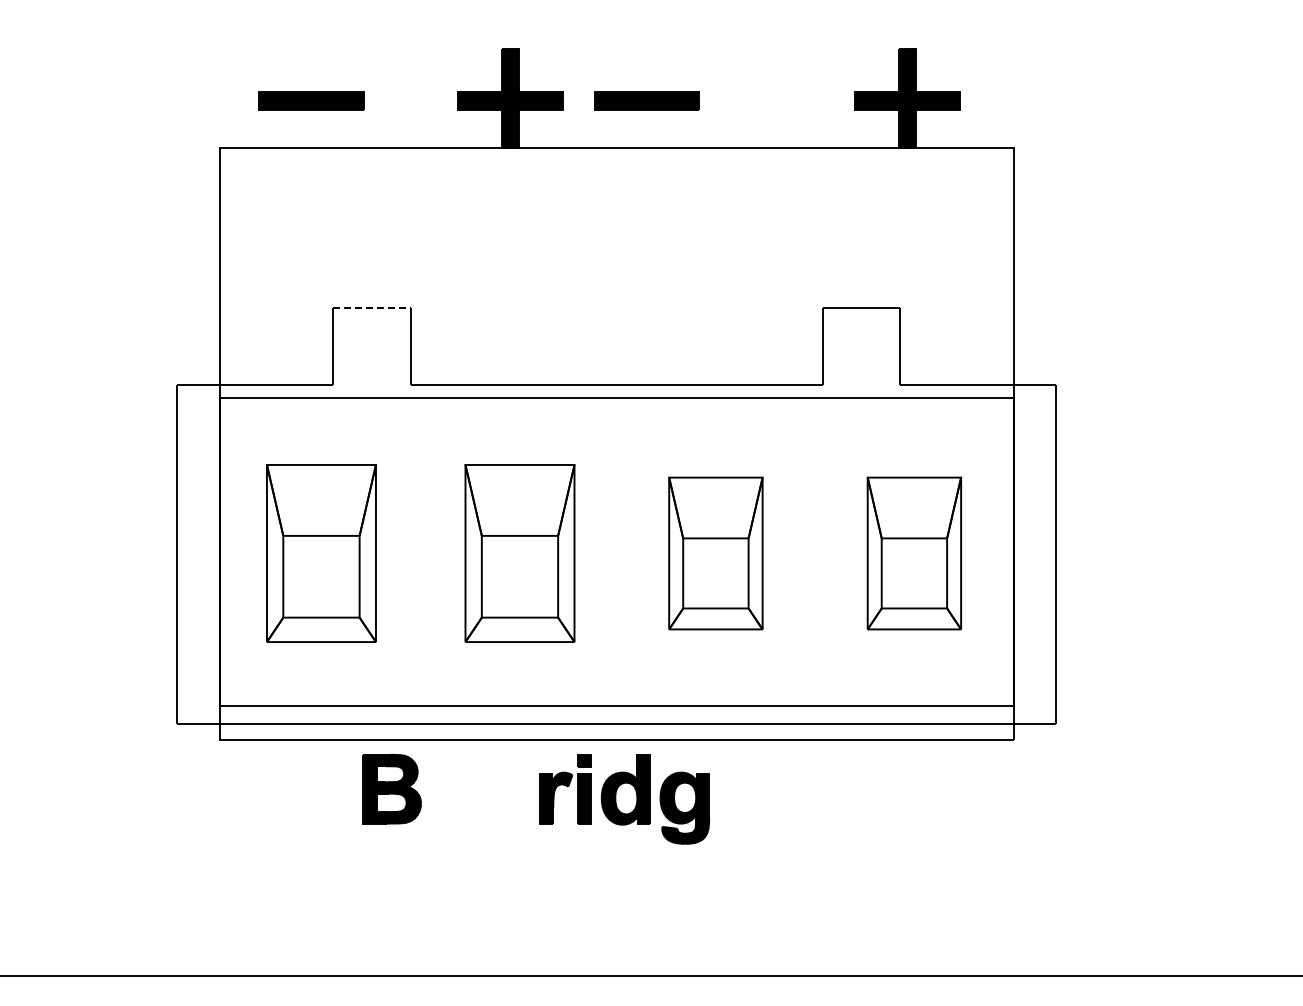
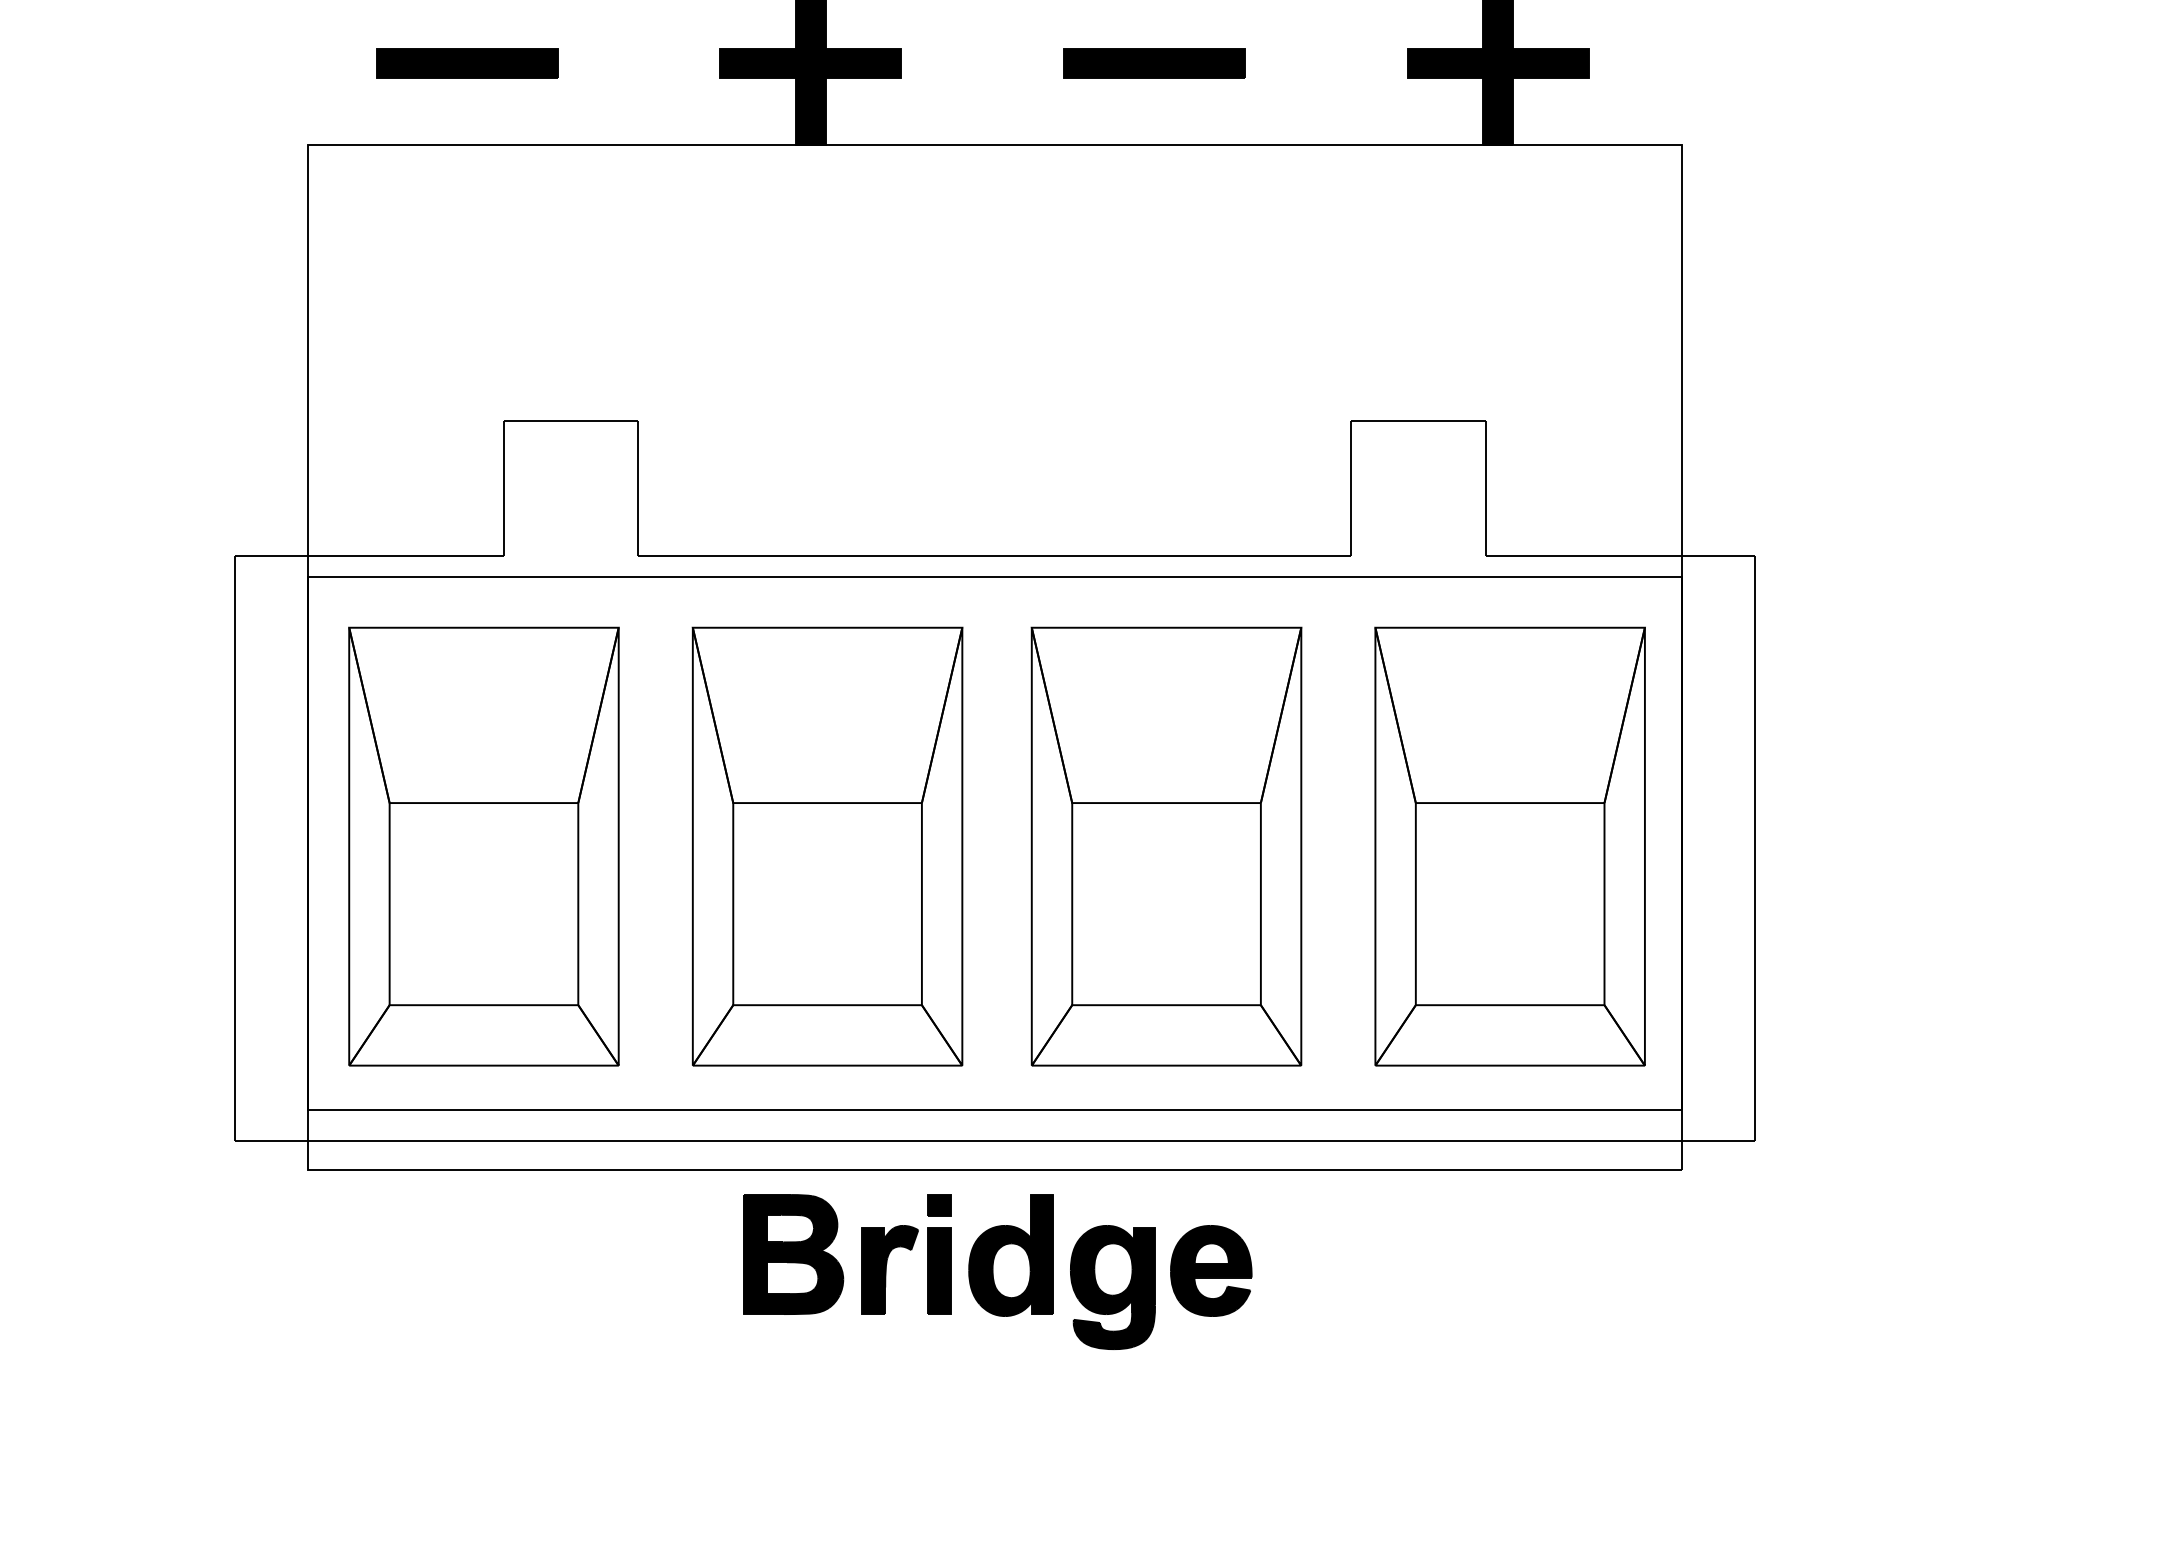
part: (646, 100) -> (1153, 62), moved
line: (371, 307) -> (570, 420), dashed -> solid
part: (321, 553) -> (484, 846), size x1.43
part: (519, 553) -> (826, 846), size x1.43
part: (715, 553) -> (1165, 846), size x1.67
part: (914, 553) -> (1510, 846), size x1.67
part: (391, 788) -> (792, 1253), moved
part: (741, 798) -> (1210, 1270), added

